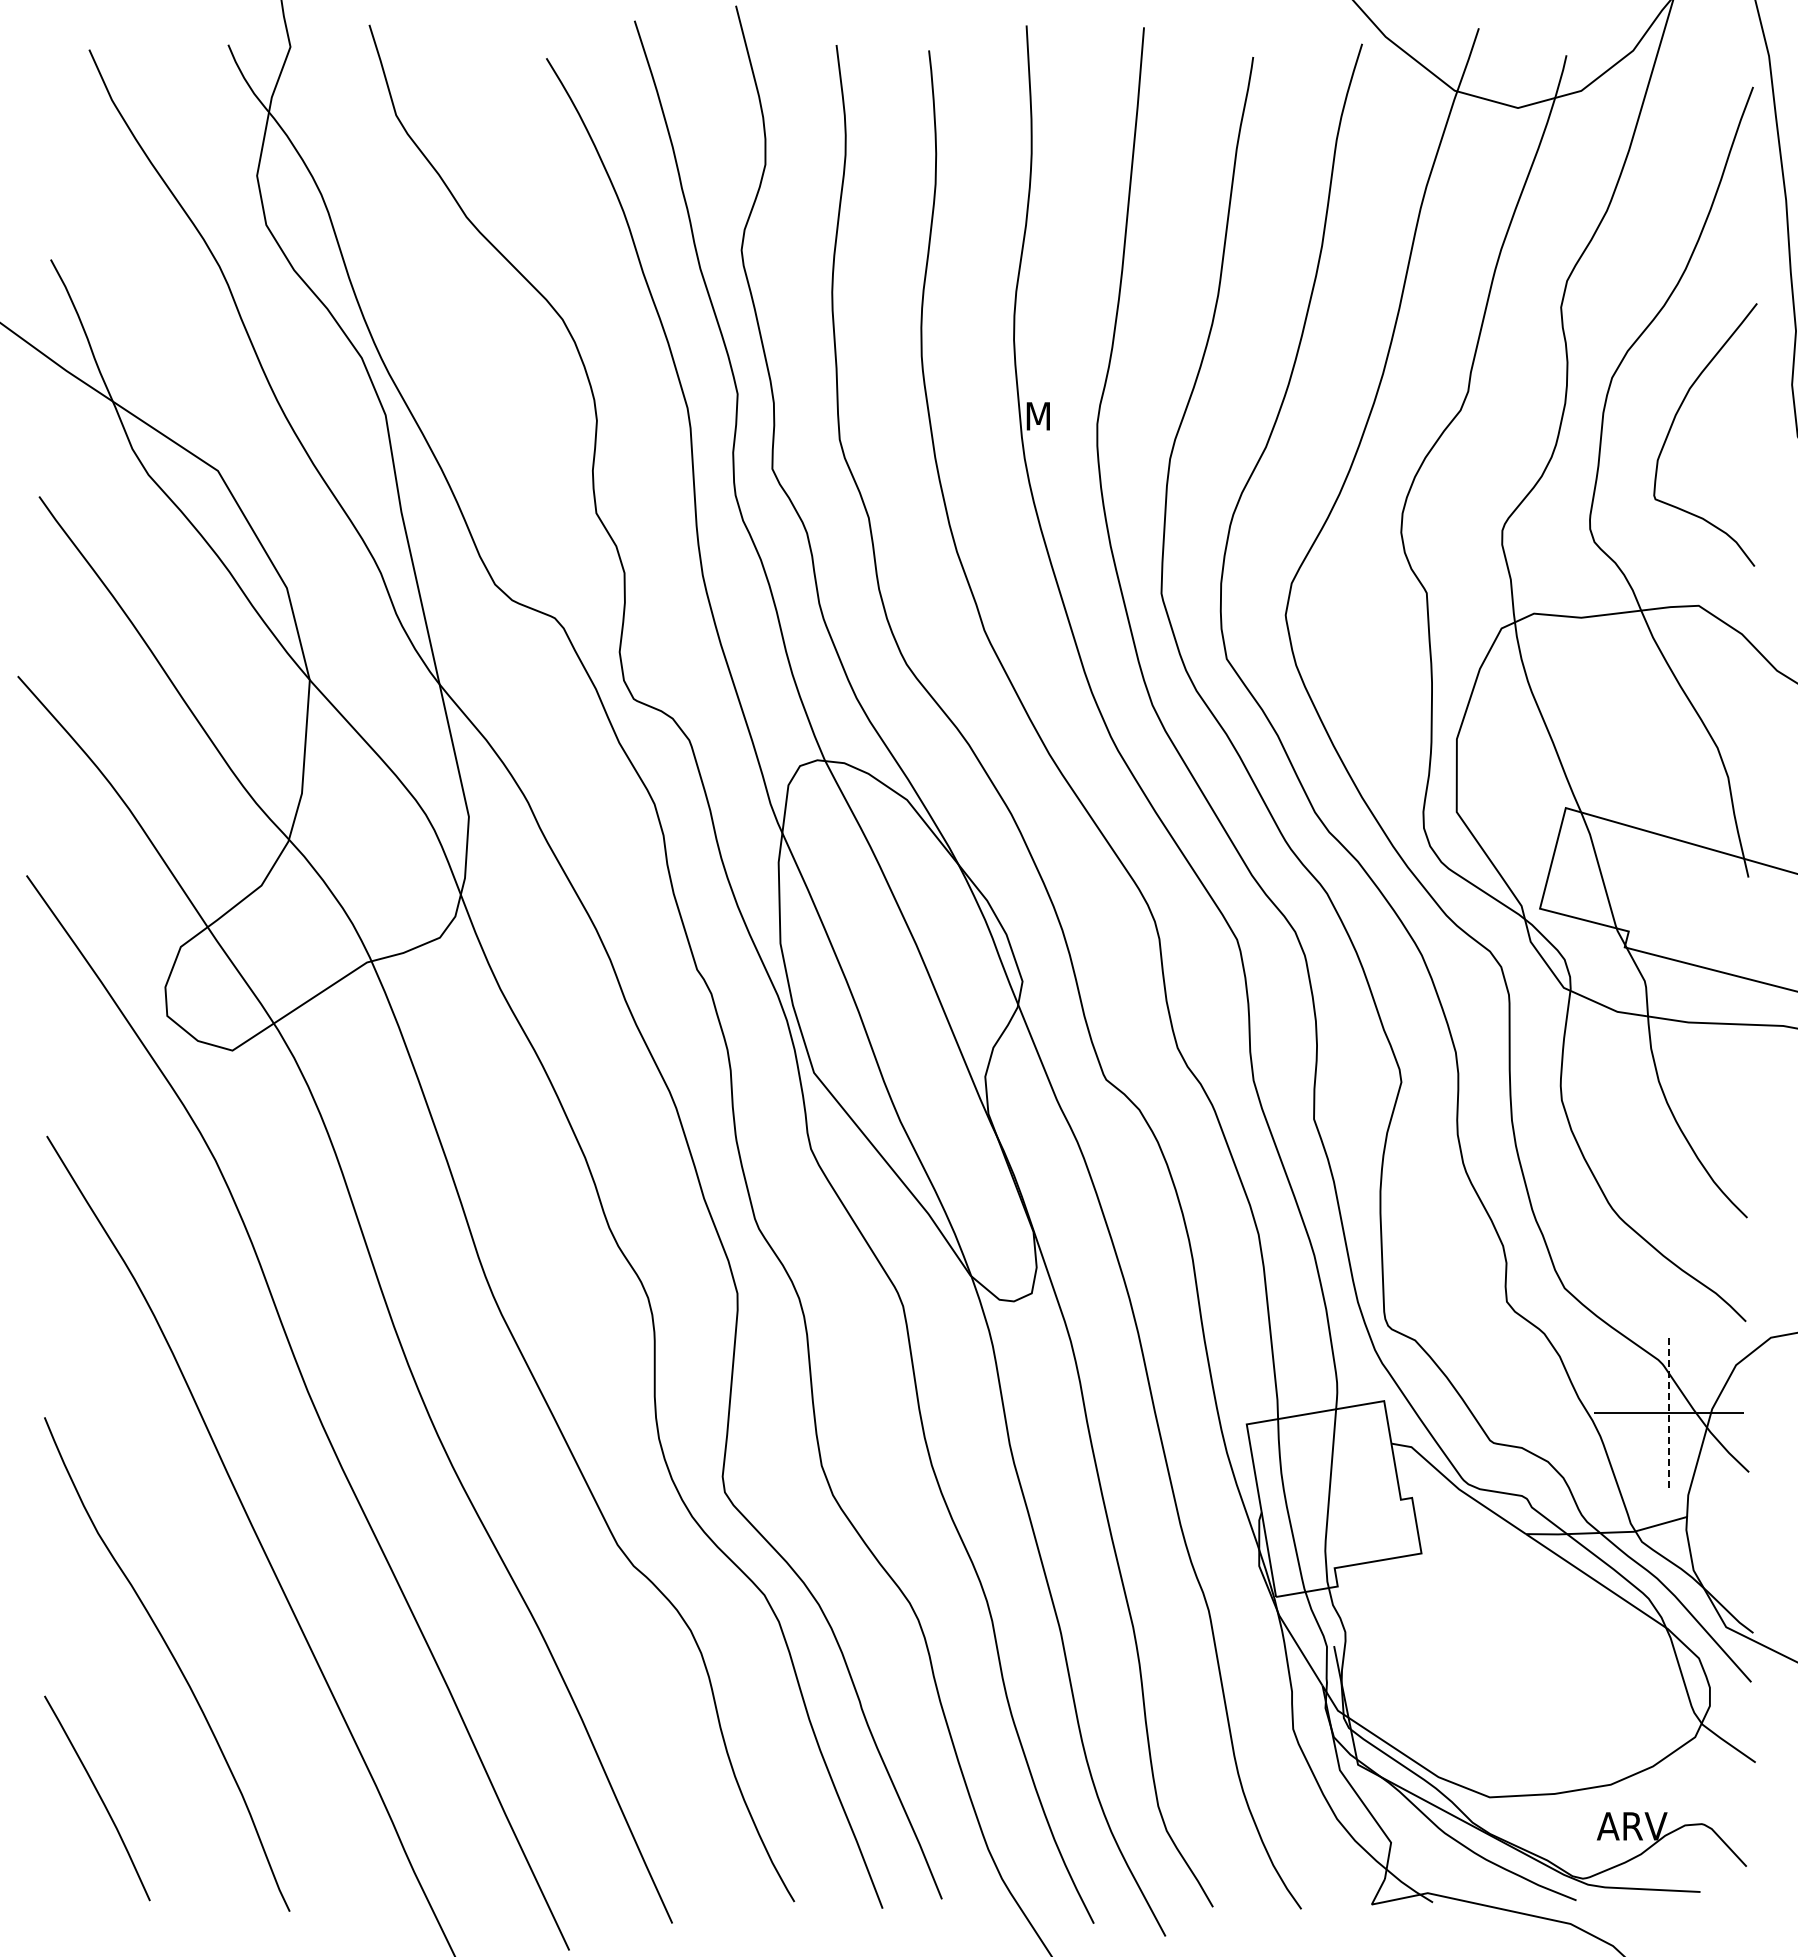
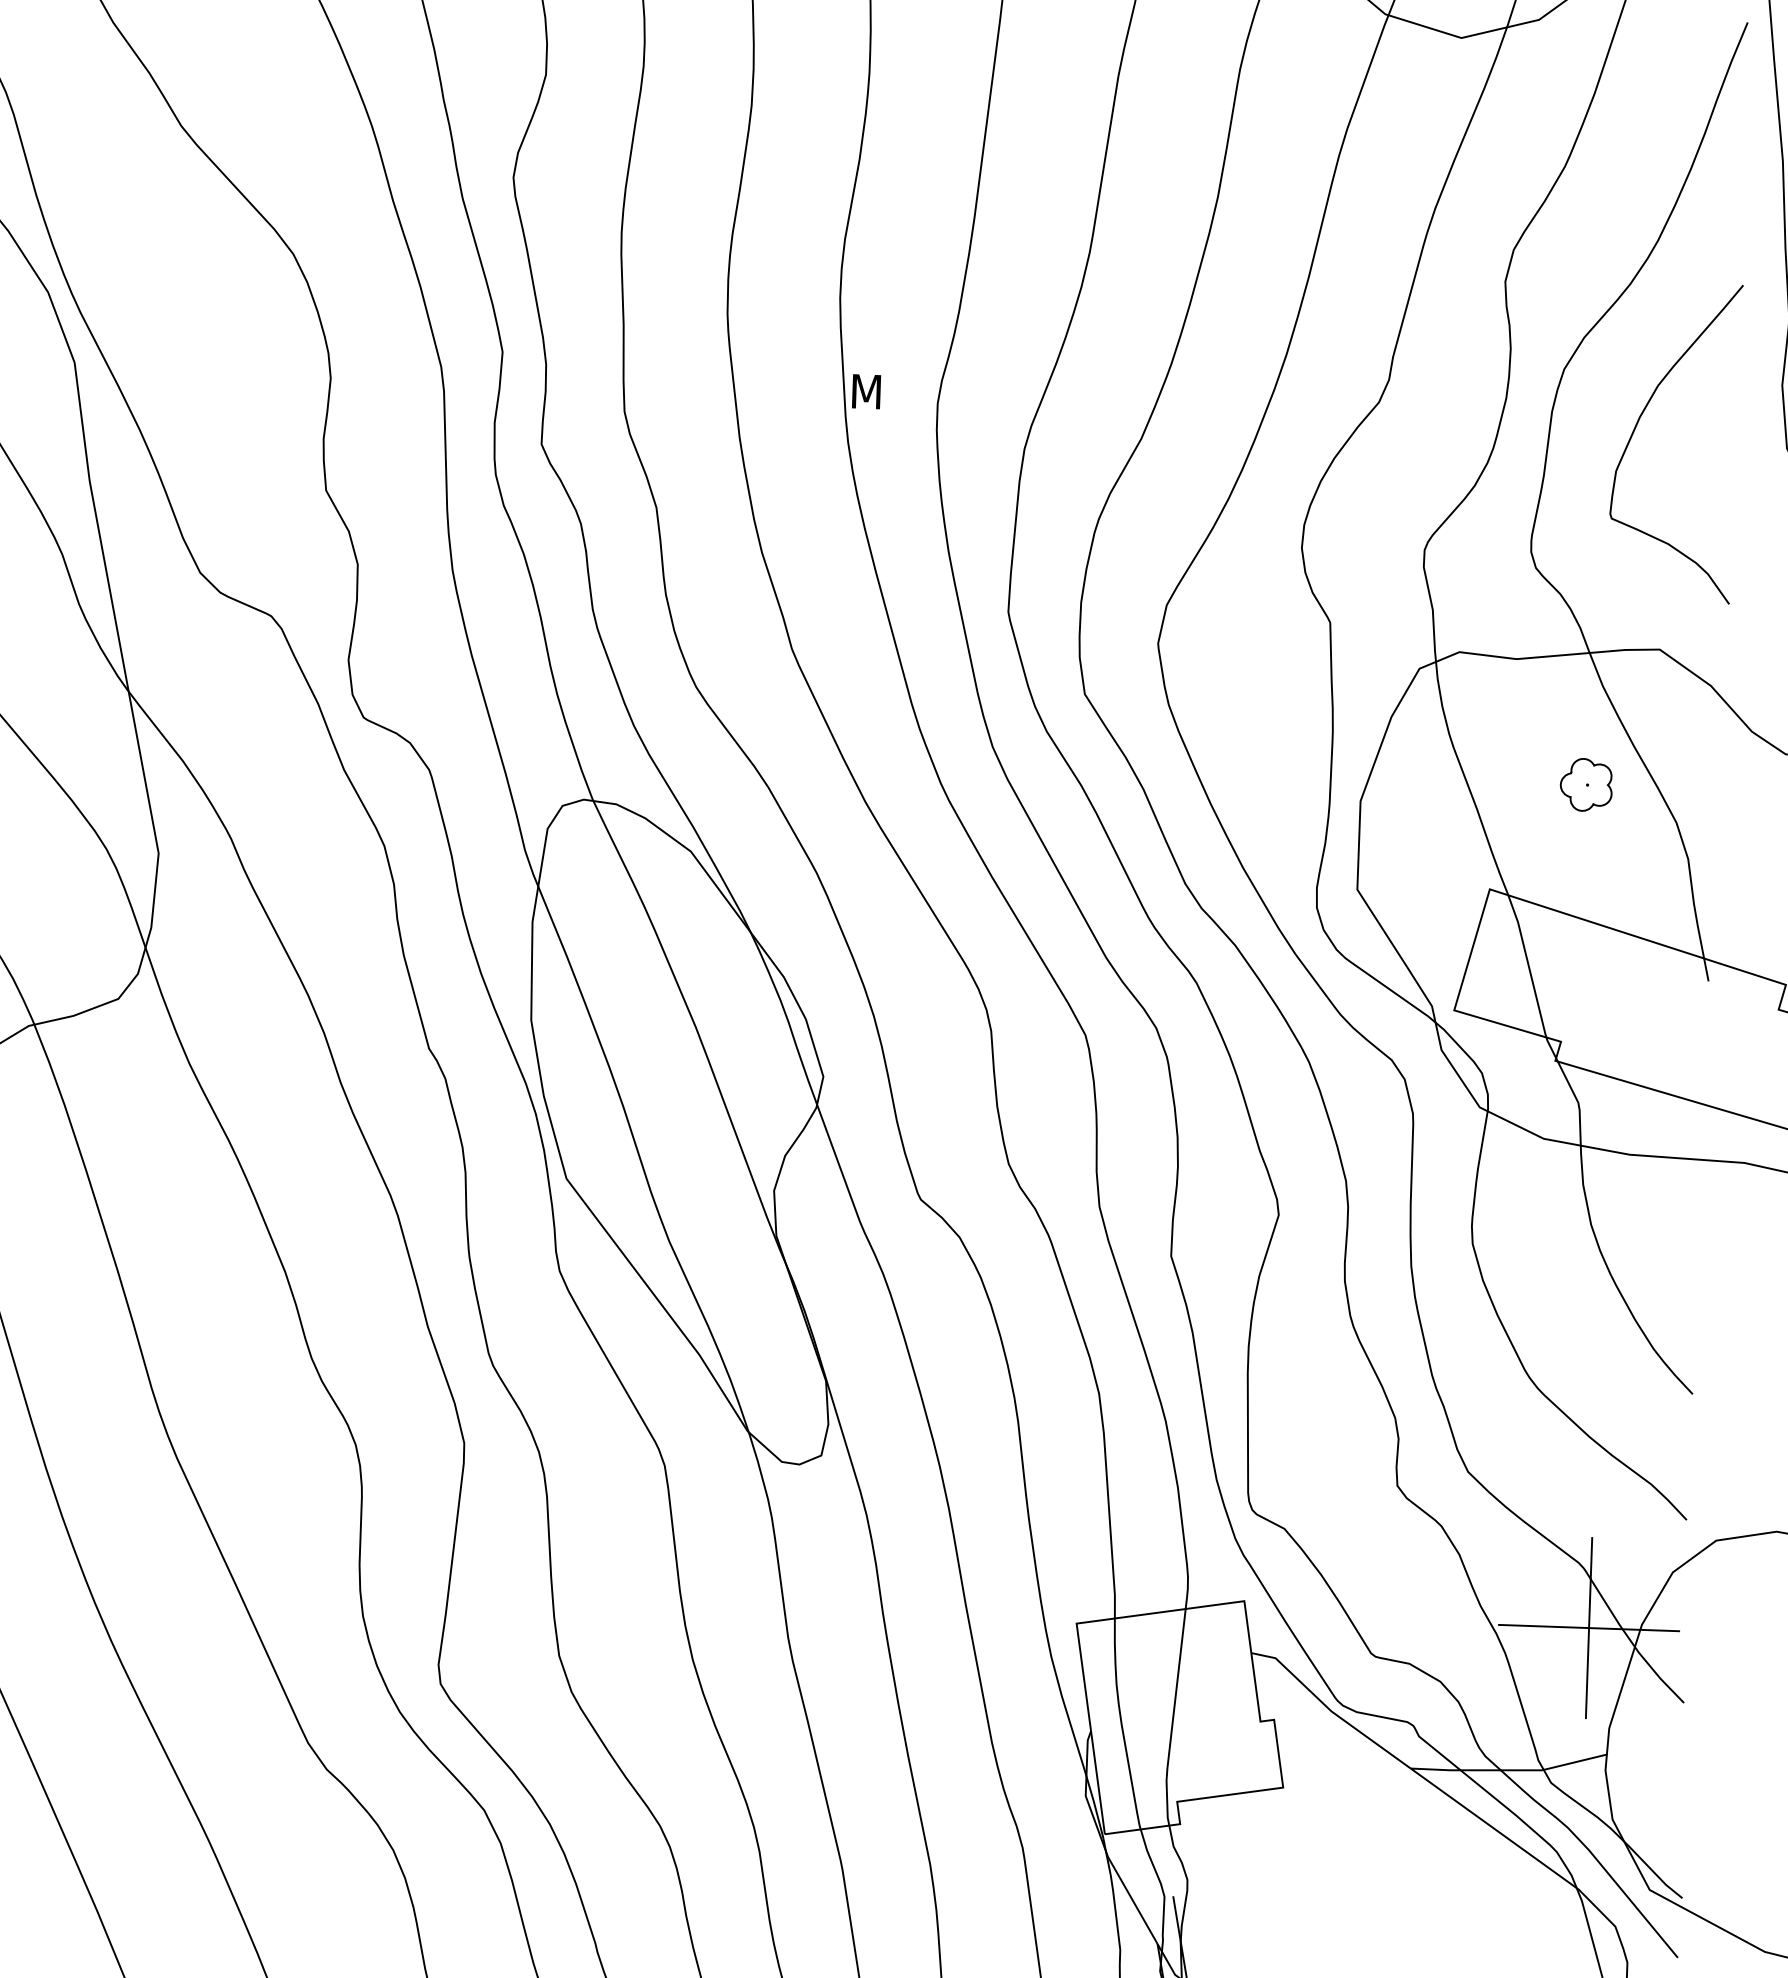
part: (1642, 719) -> (1586, 785), added
line: (1668, 1413) -> (1588, 1628), dashed -> solid

